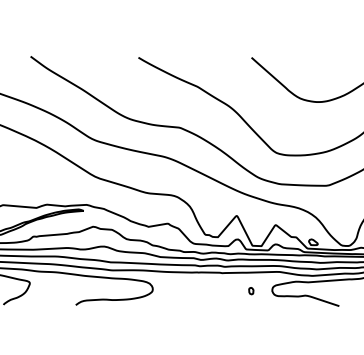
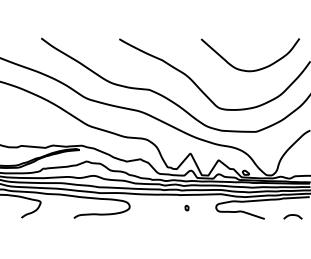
part: (250, 290) -> (186, 207), moved

